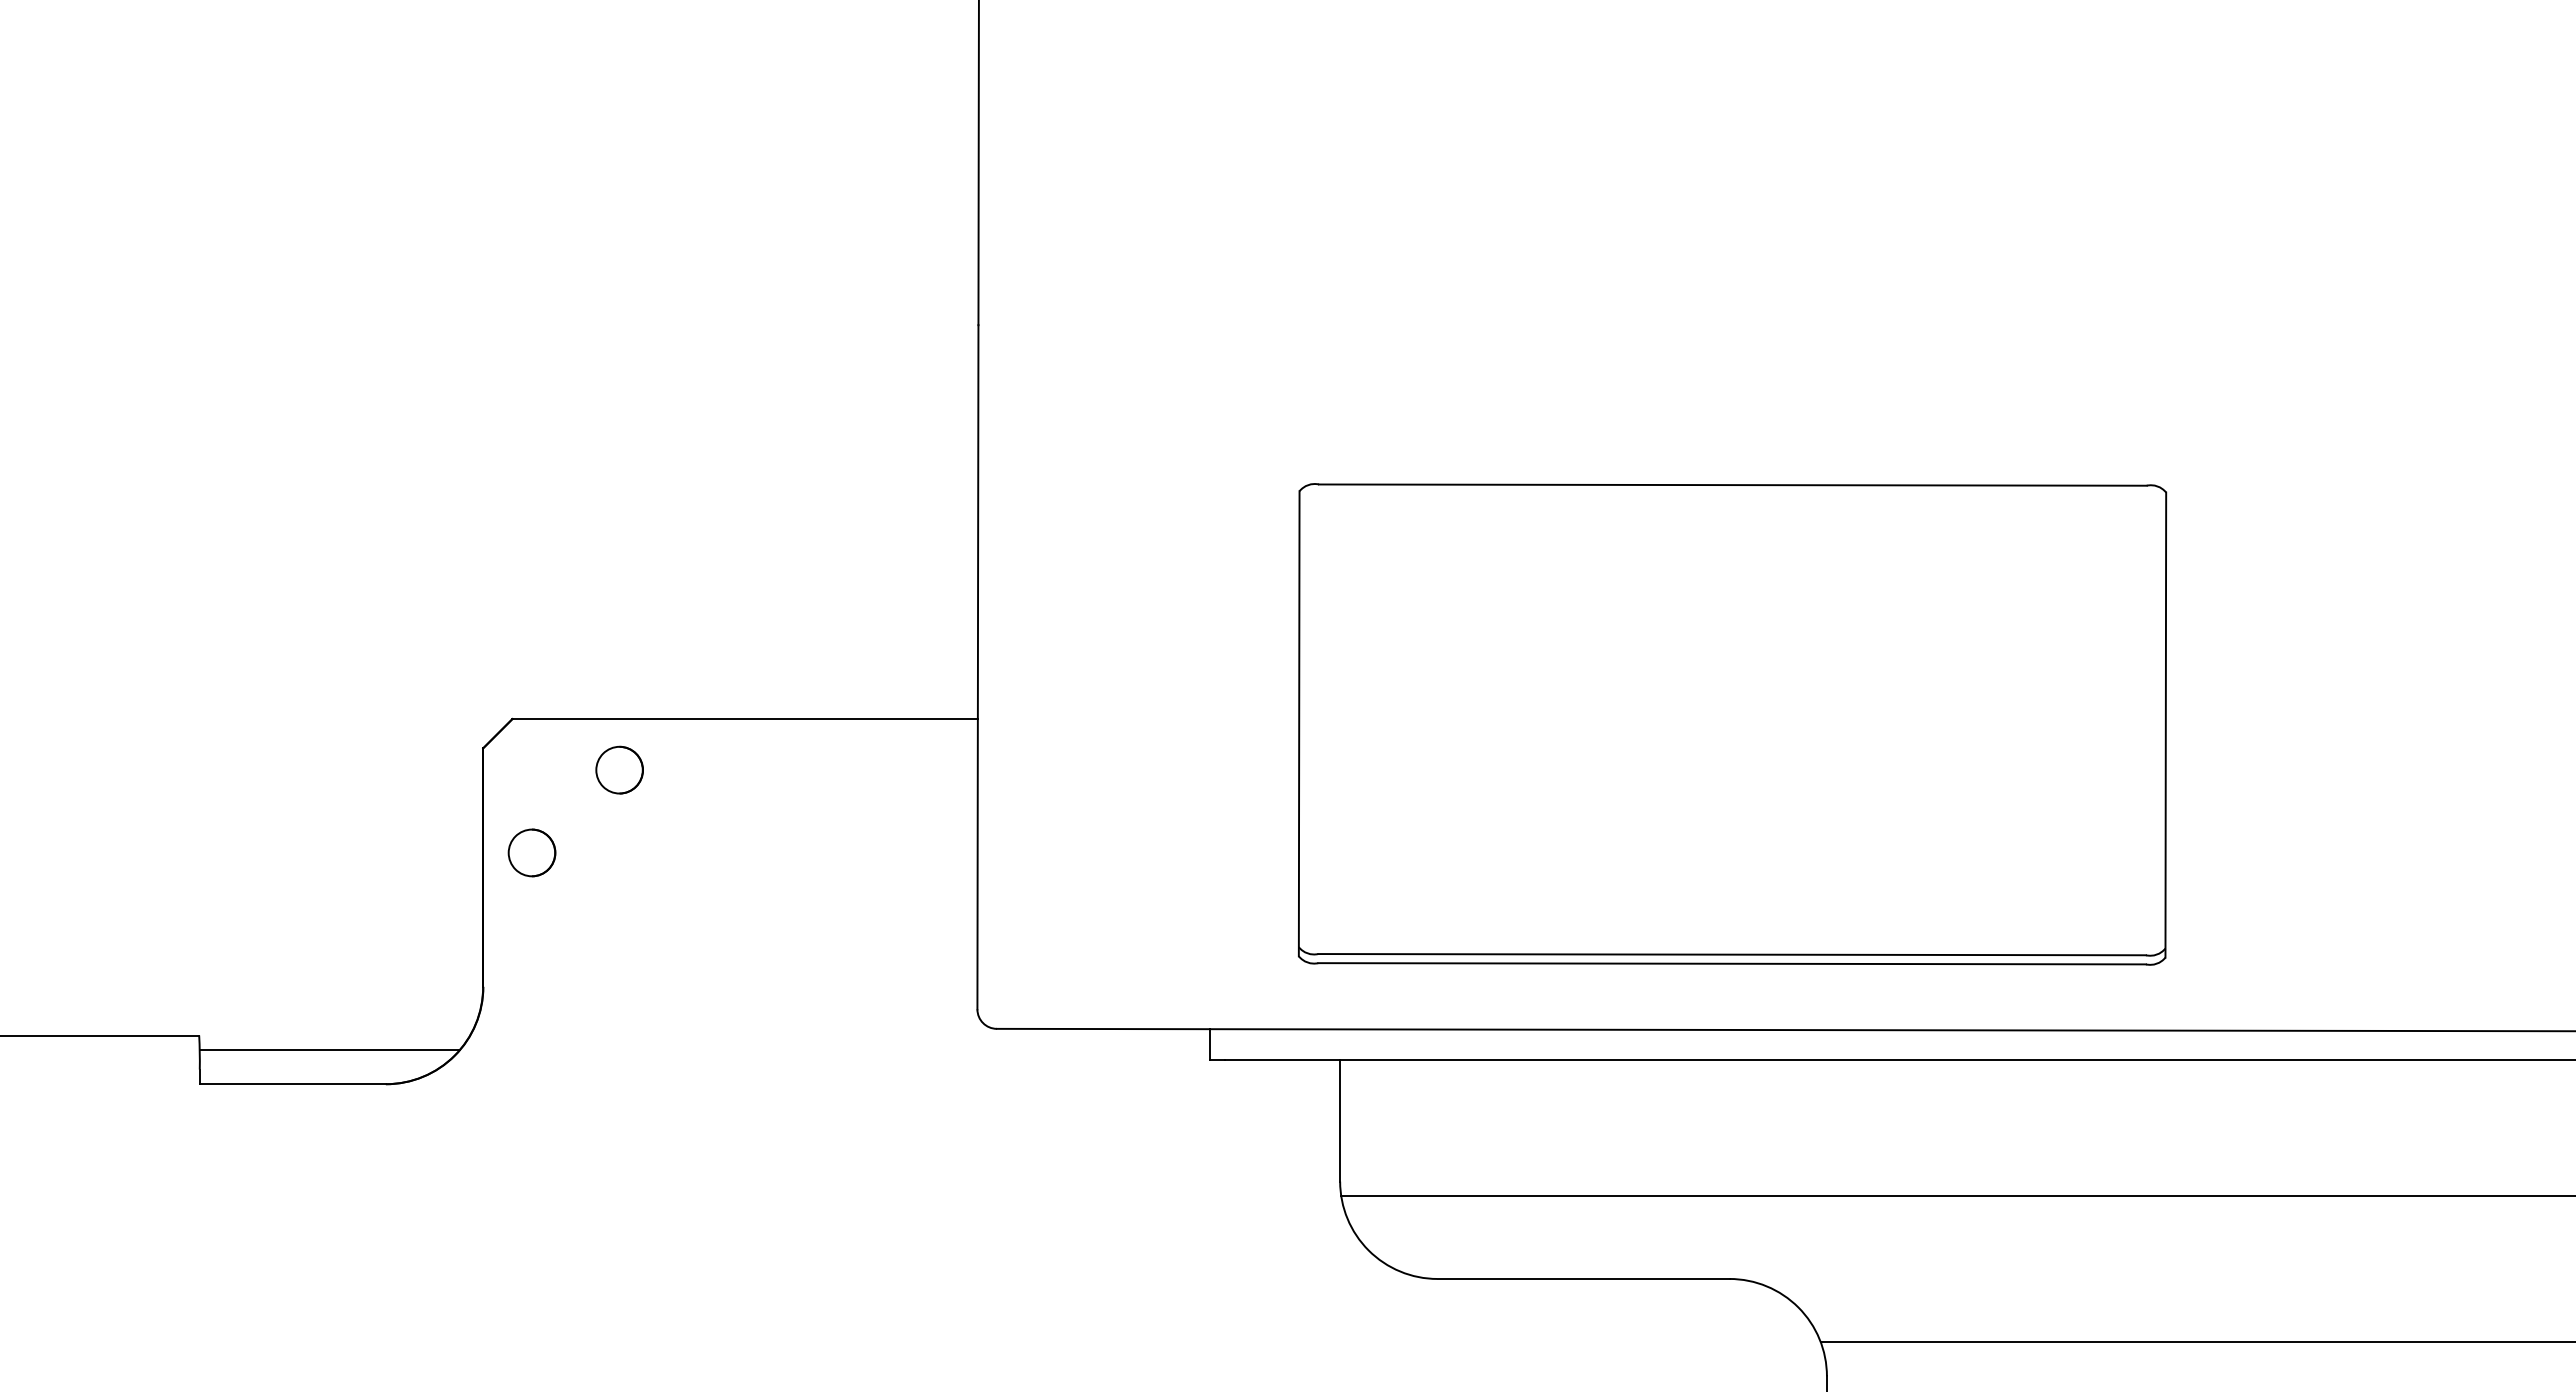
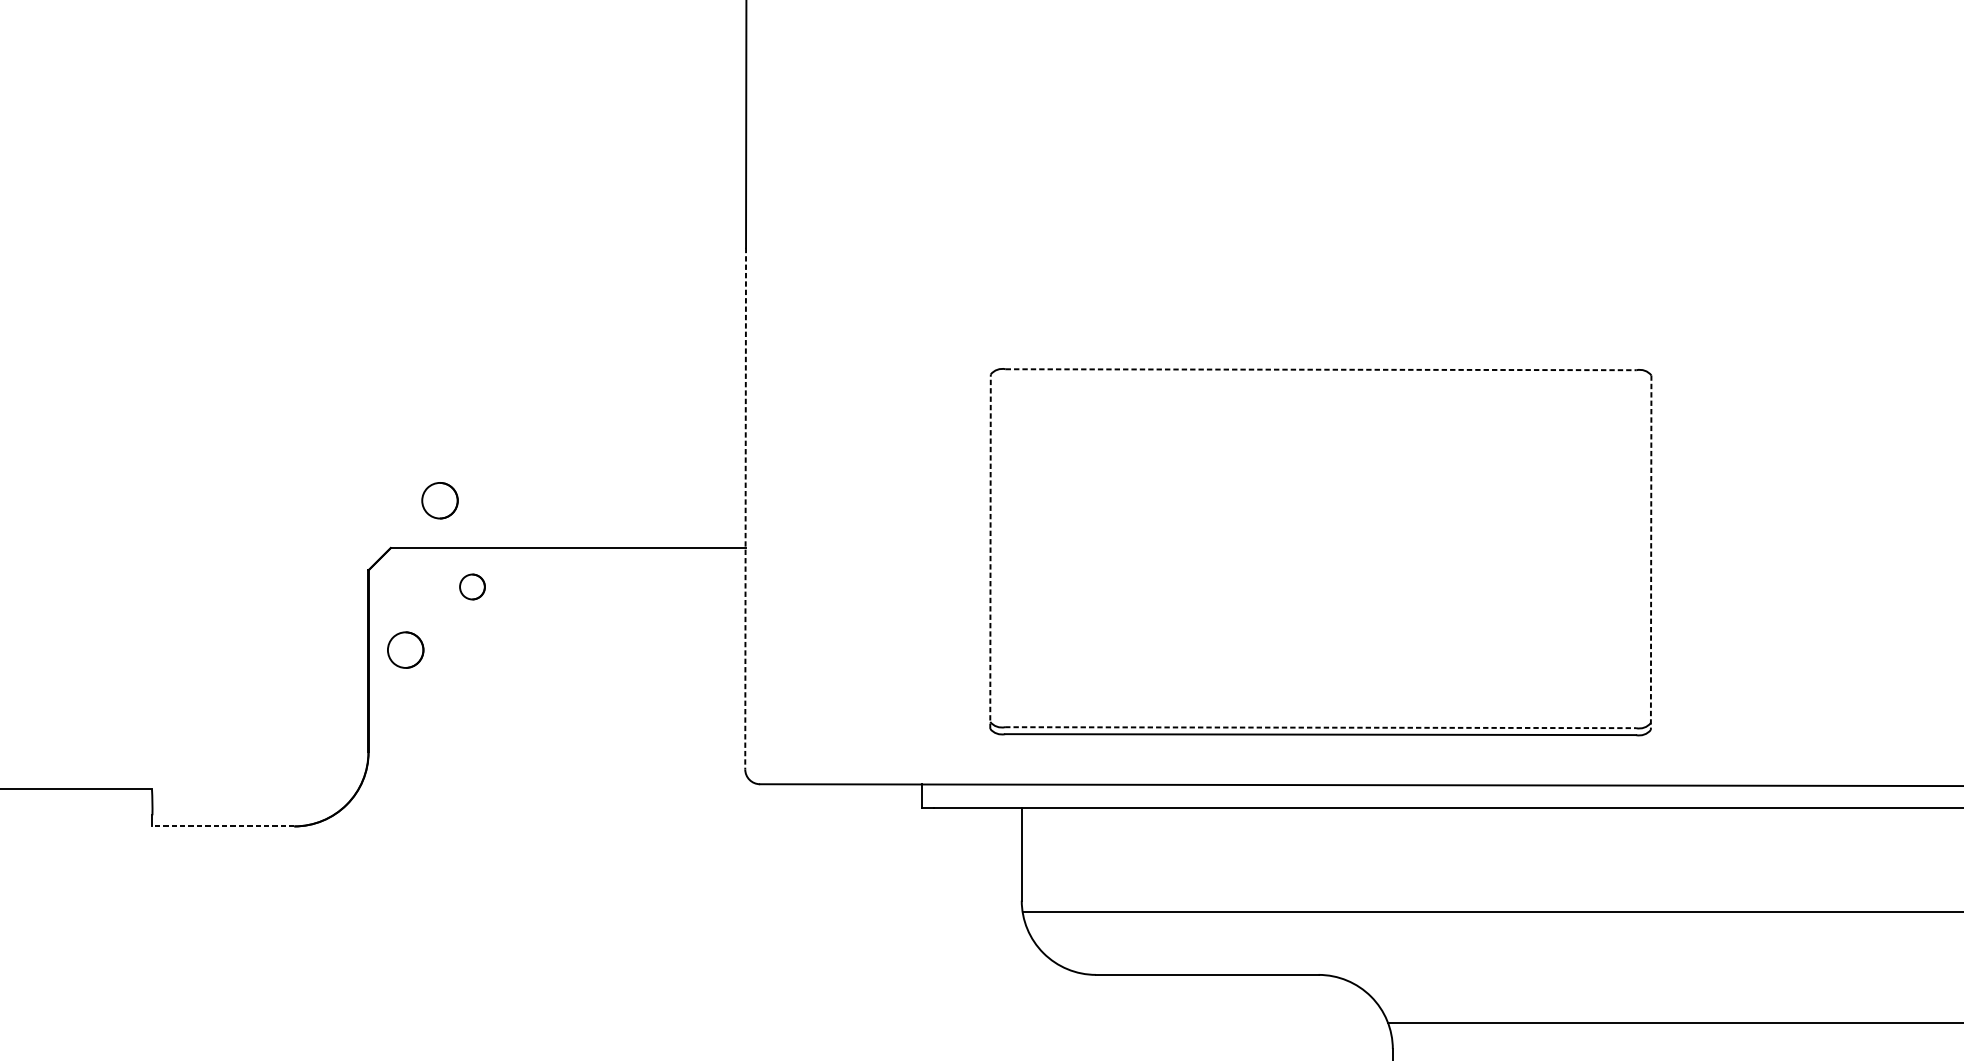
line: (1732, 485) -> (1320, 370), solid -> dashed
part: (576, 656) -> (439, 500), added
line: (977, 667) -> (745, 508), solid -> dashed
line: (1299, 723) -> (990, 551), solid -> dashed
line: (2165, 725) -> (1650, 552), solid -> dashed
part: (619, 769) -> (472, 586), size x0.7
line: (1732, 954) -> (1320, 727), solid -> dashed
line: (329, 1050) -> (251, 800), removed
line: (292, 1084) -> (223, 826), solid -> dashed

